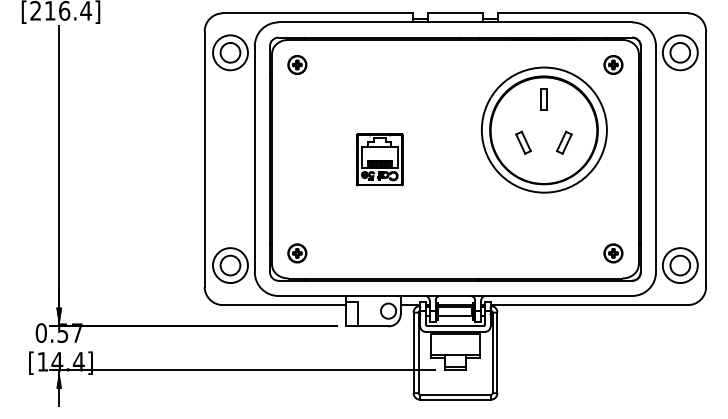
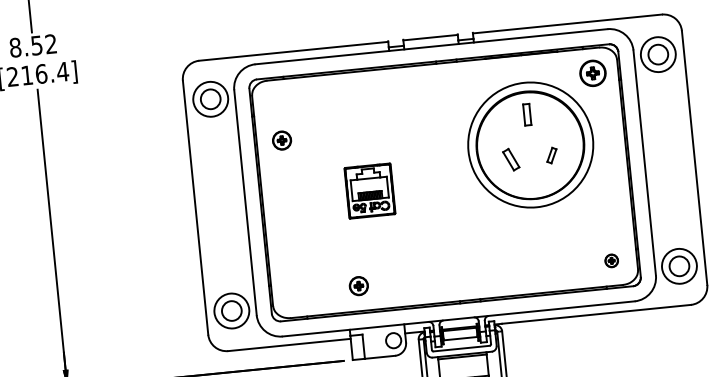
part: (297, 64) -> (282, 140), moved
part: (613, 64) -> (592, 72), size x1.4
part: (564, 142) -> (551, 155), size x0.7
part: (297, 253) -> (359, 286), moved
part: (613, 253) -> (611, 260), size x0.7

